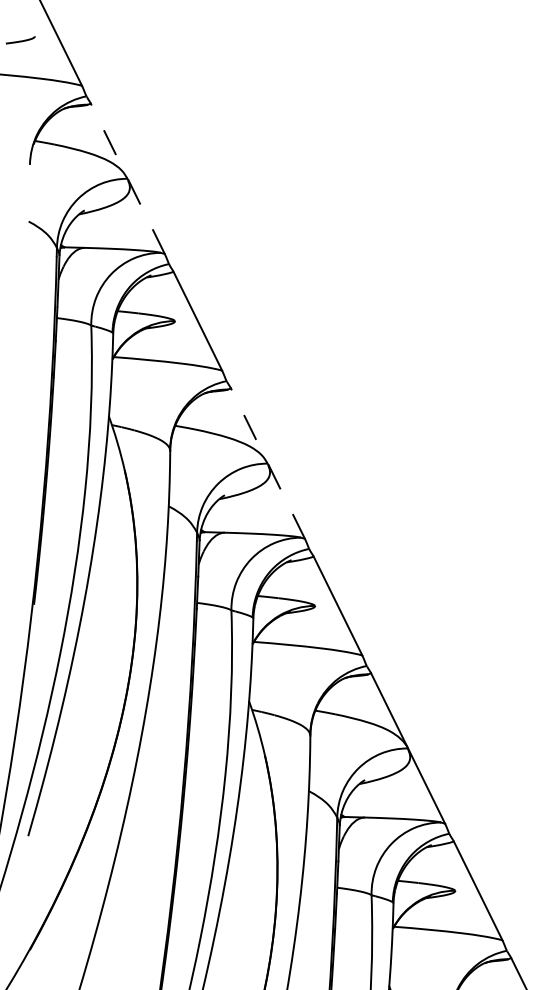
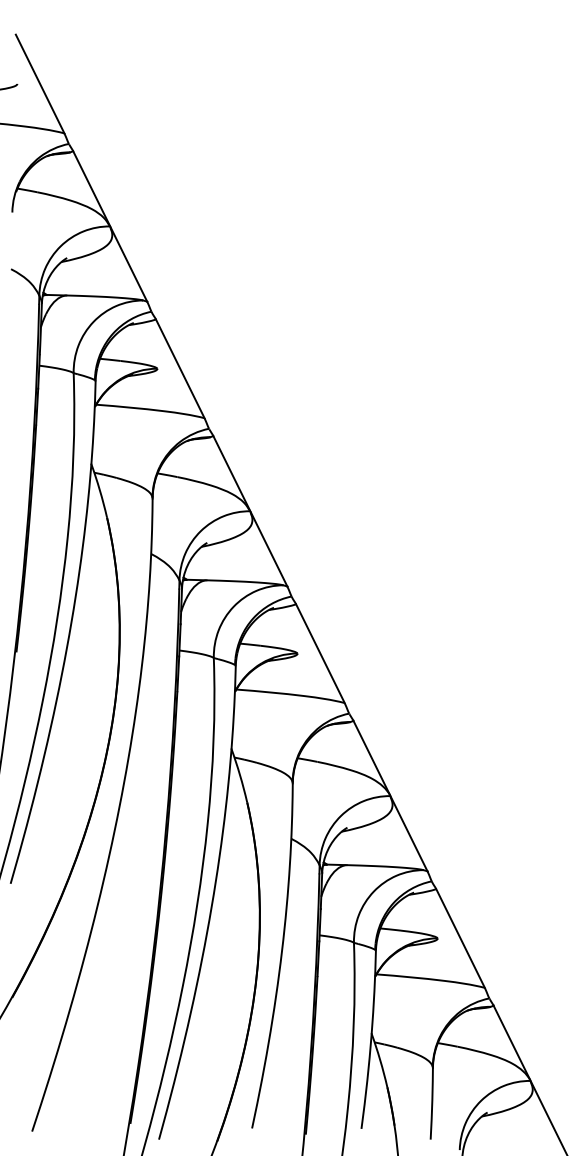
line: (128, 178) -> (110, 226), dashed -> solid
line: (268, 463) -> (250, 511), dashed -> solid

